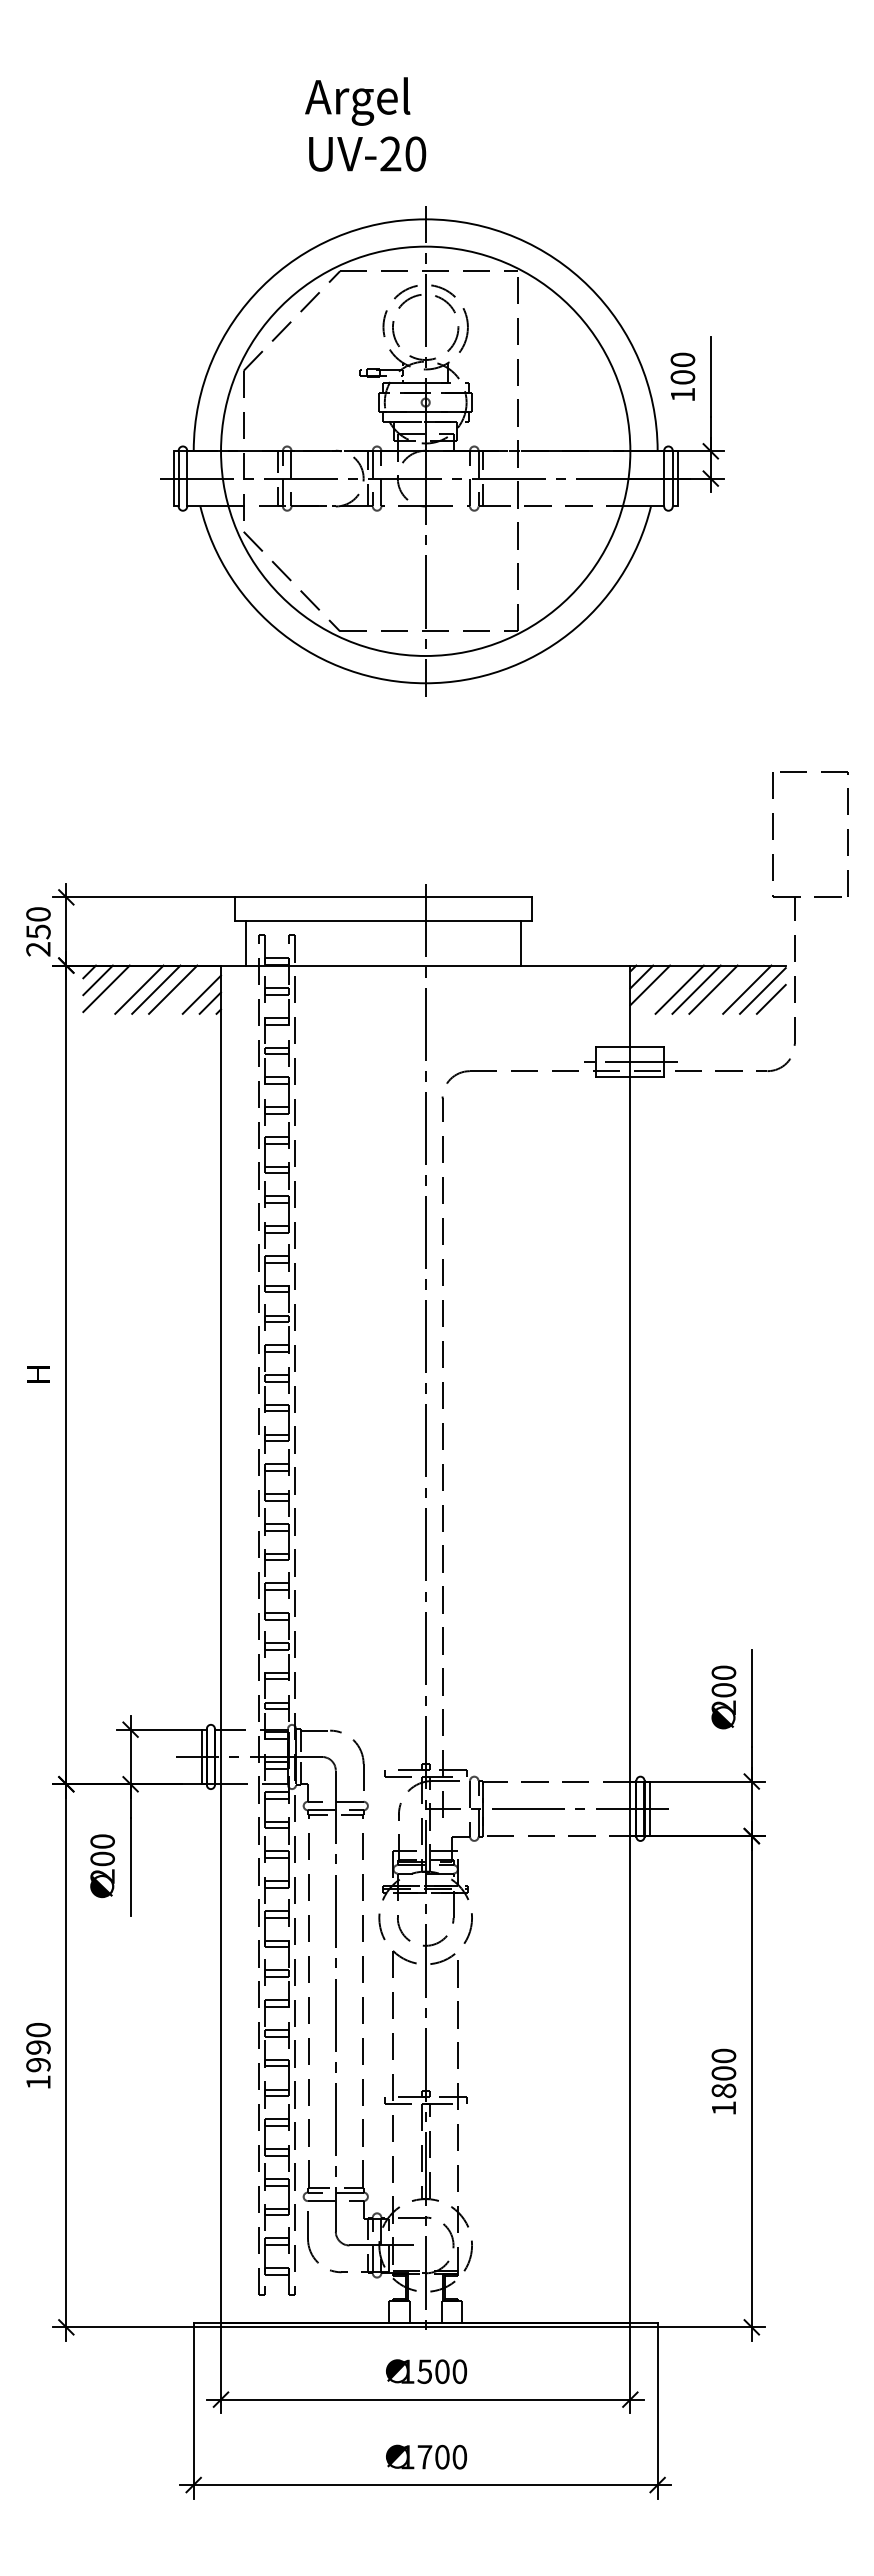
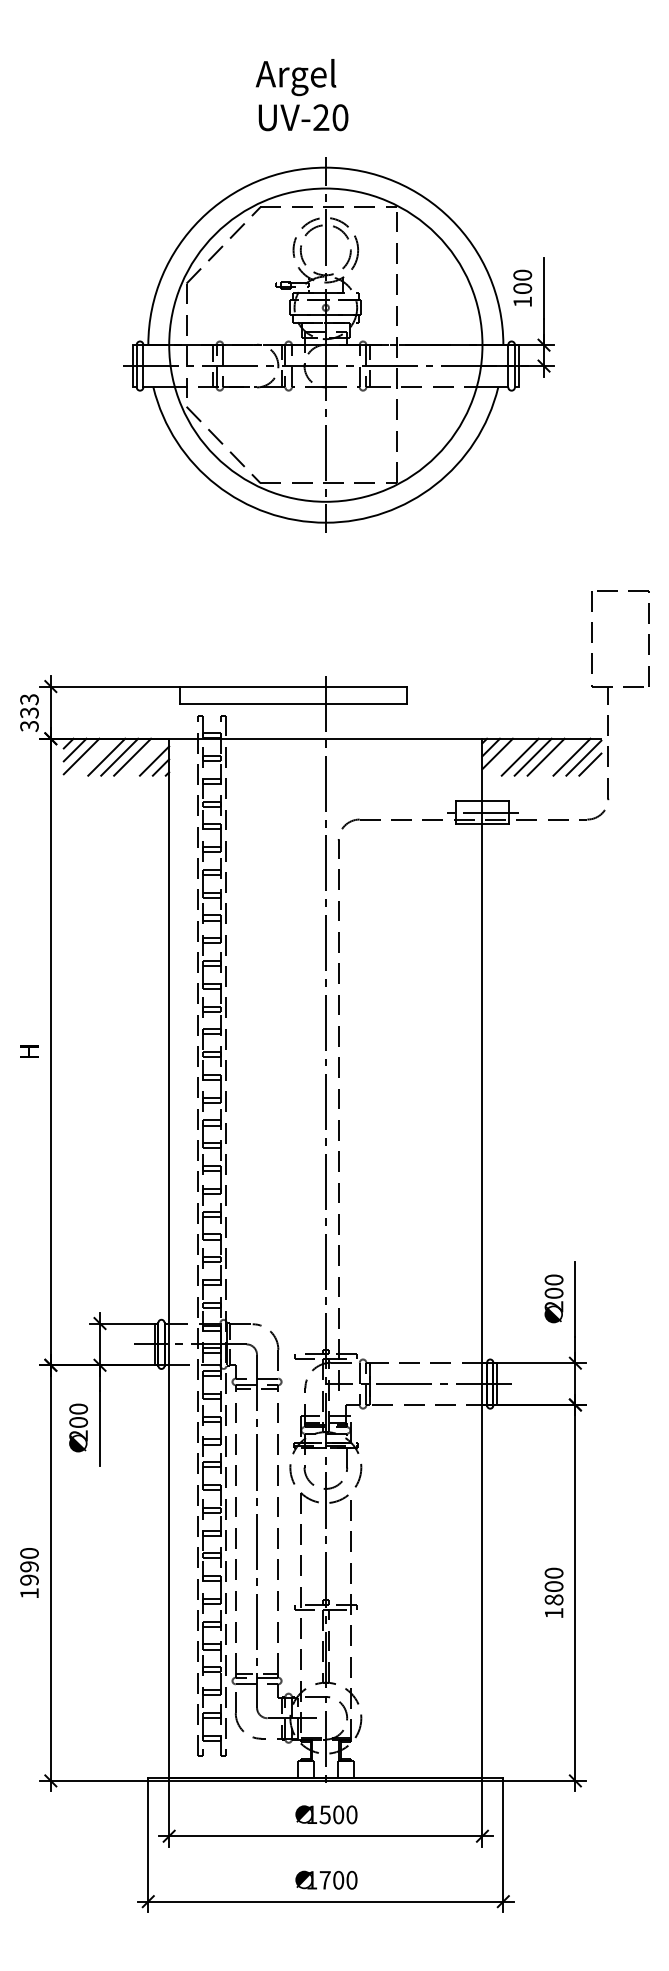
text: (365, 124) -> (301, 95), moved
text: (38, 931) -> (29, 712), 250 -> 333
line: (246, 942) -> (188, 721), removed
line: (521, 942) -> (399, 721), removed

